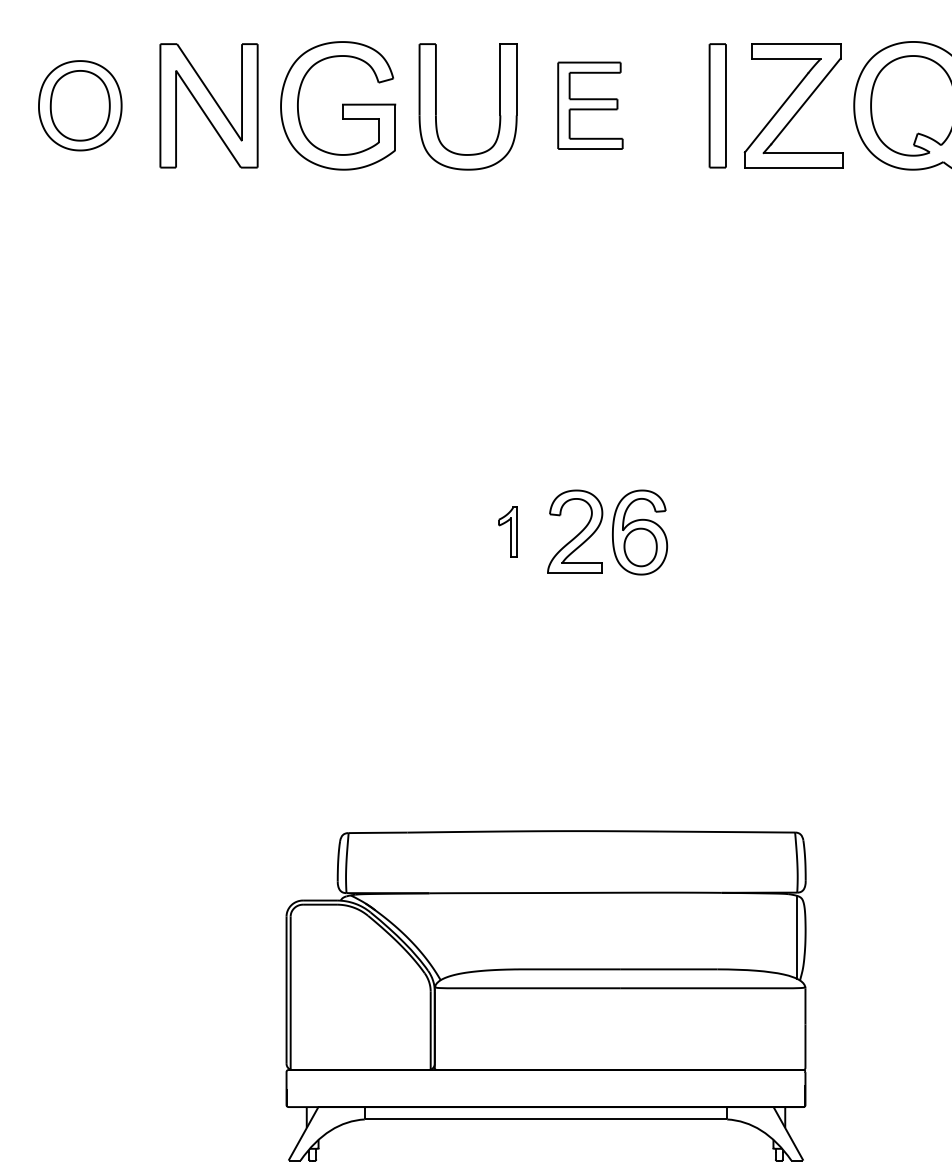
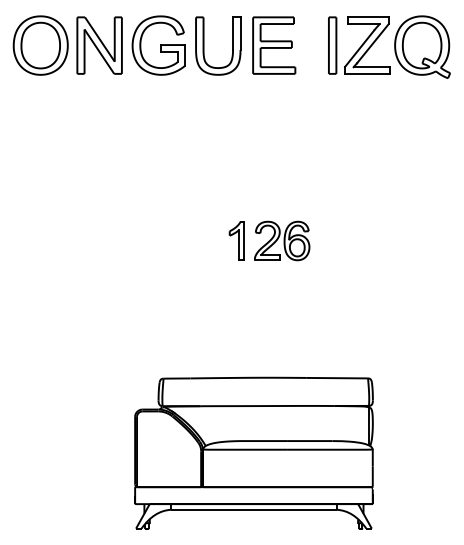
part: (79, 105) -> (40, 45), size x1.43
part: (590, 105) -> (274, 45), size x1.43
part: (507, 531) -> (236, 240), size x1.67

